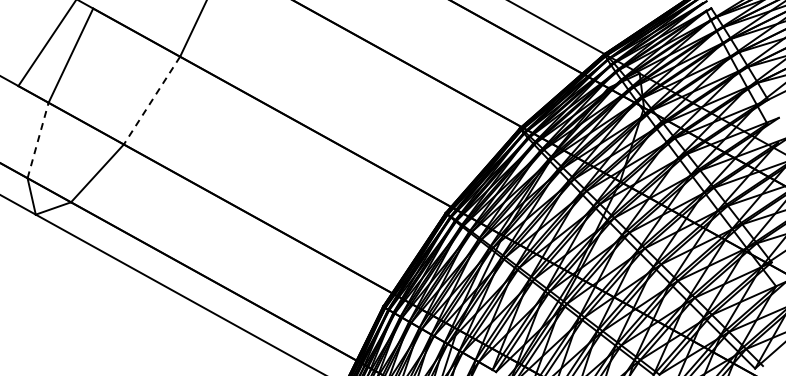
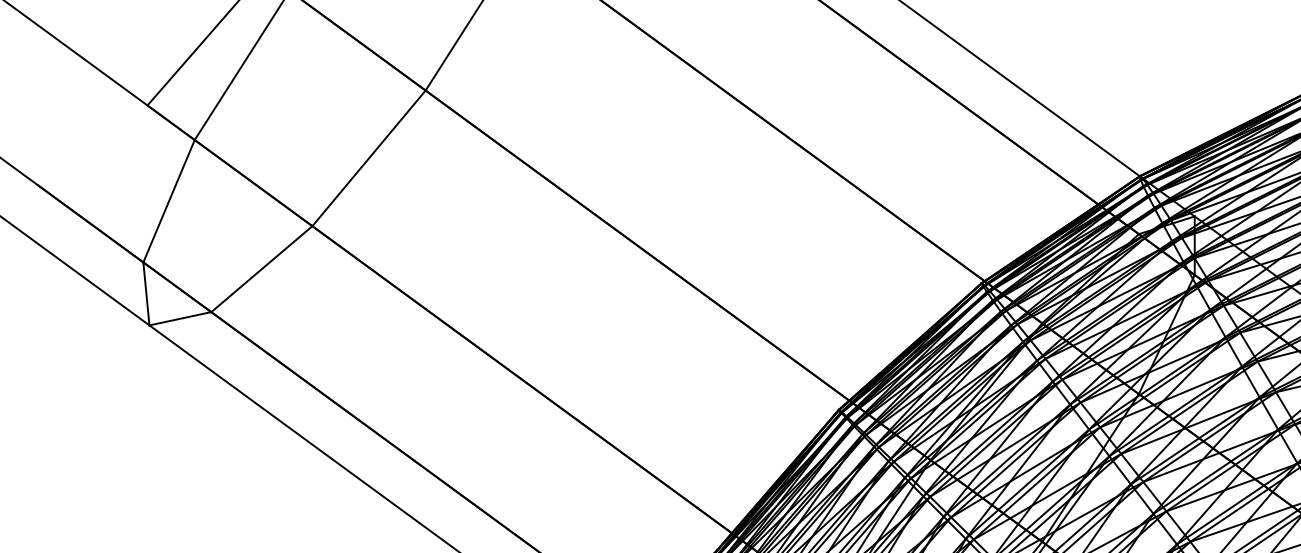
line: (151, 101) -> (367, 159), dashed -> solid
line: (38, 140) -> (169, 201), dashed -> solid

